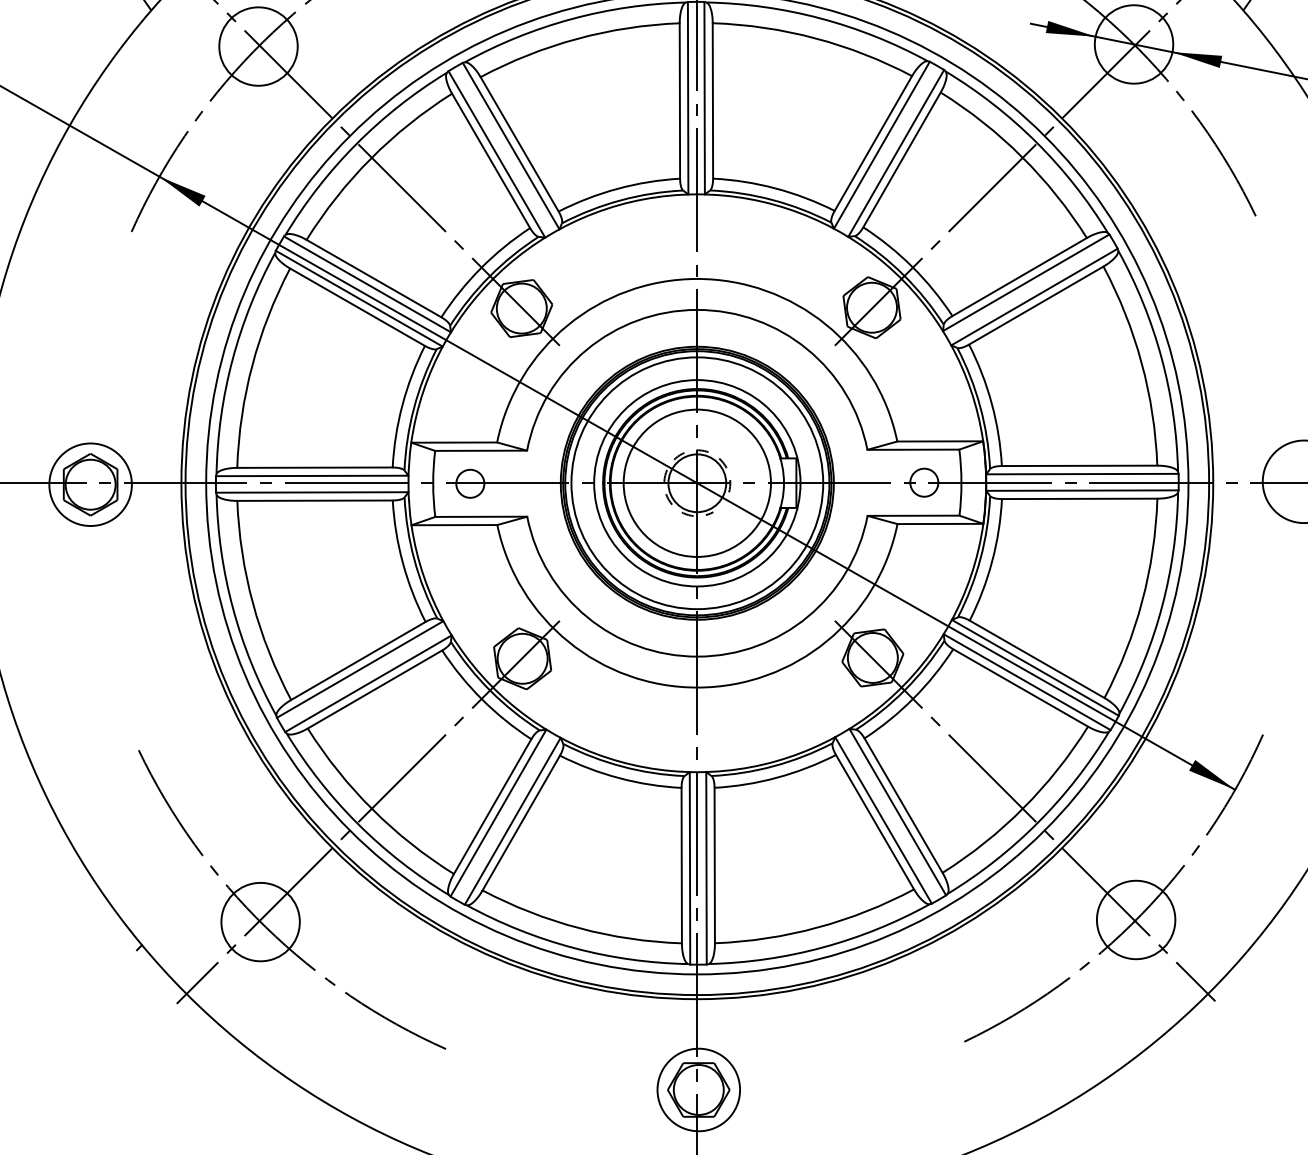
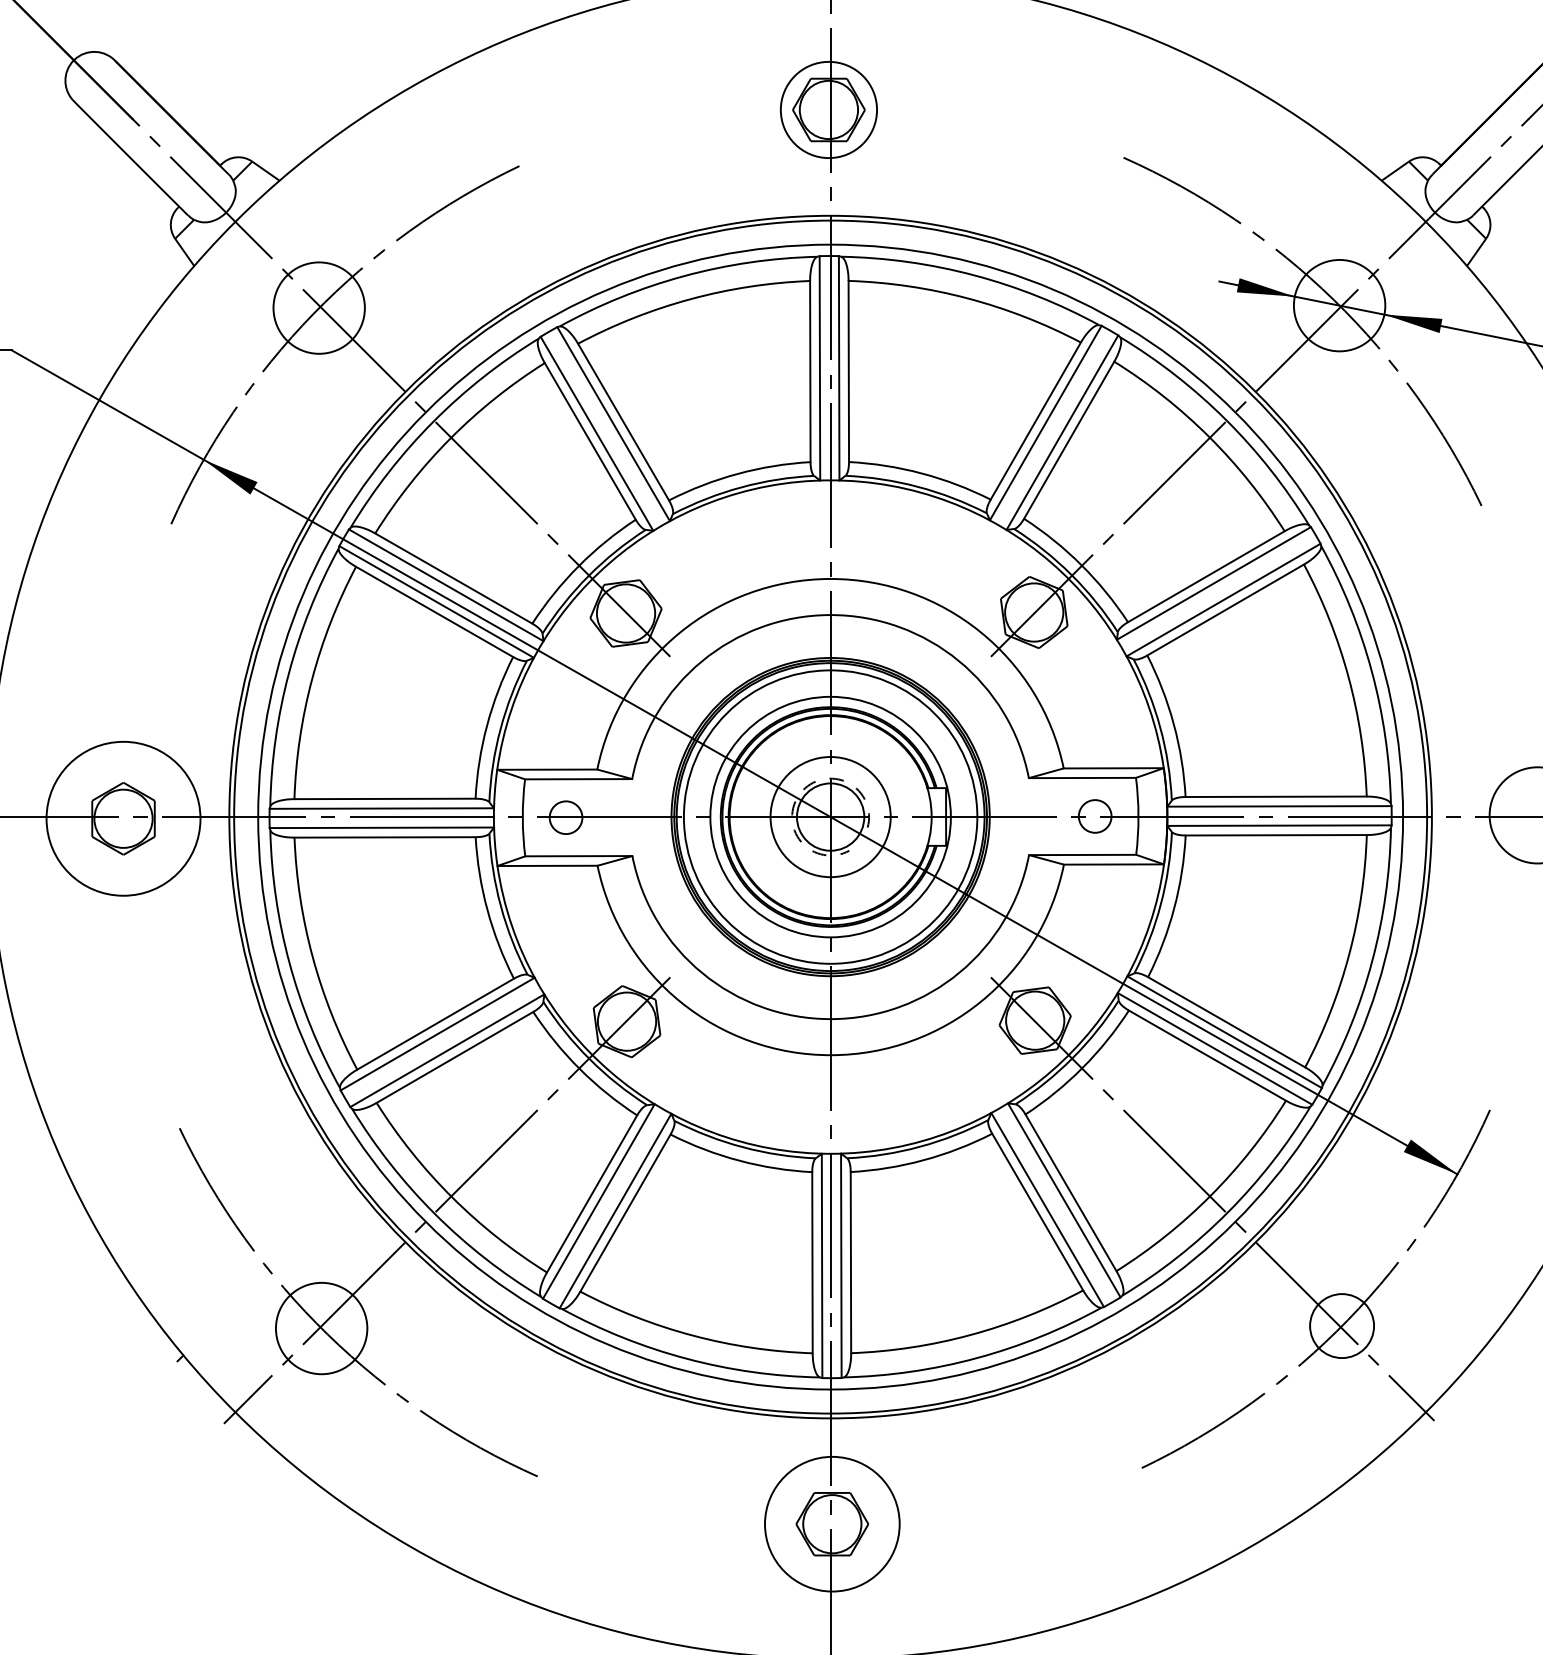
circle: (697, 482) -> (830, 816), size x0.7
circle: (90, 484) -> (123, 818), size x1.6
circle: (1135, 919) -> (1341, 1325), size x0.7
circle: (698, 1090) -> (832, 1524), size x1.4

